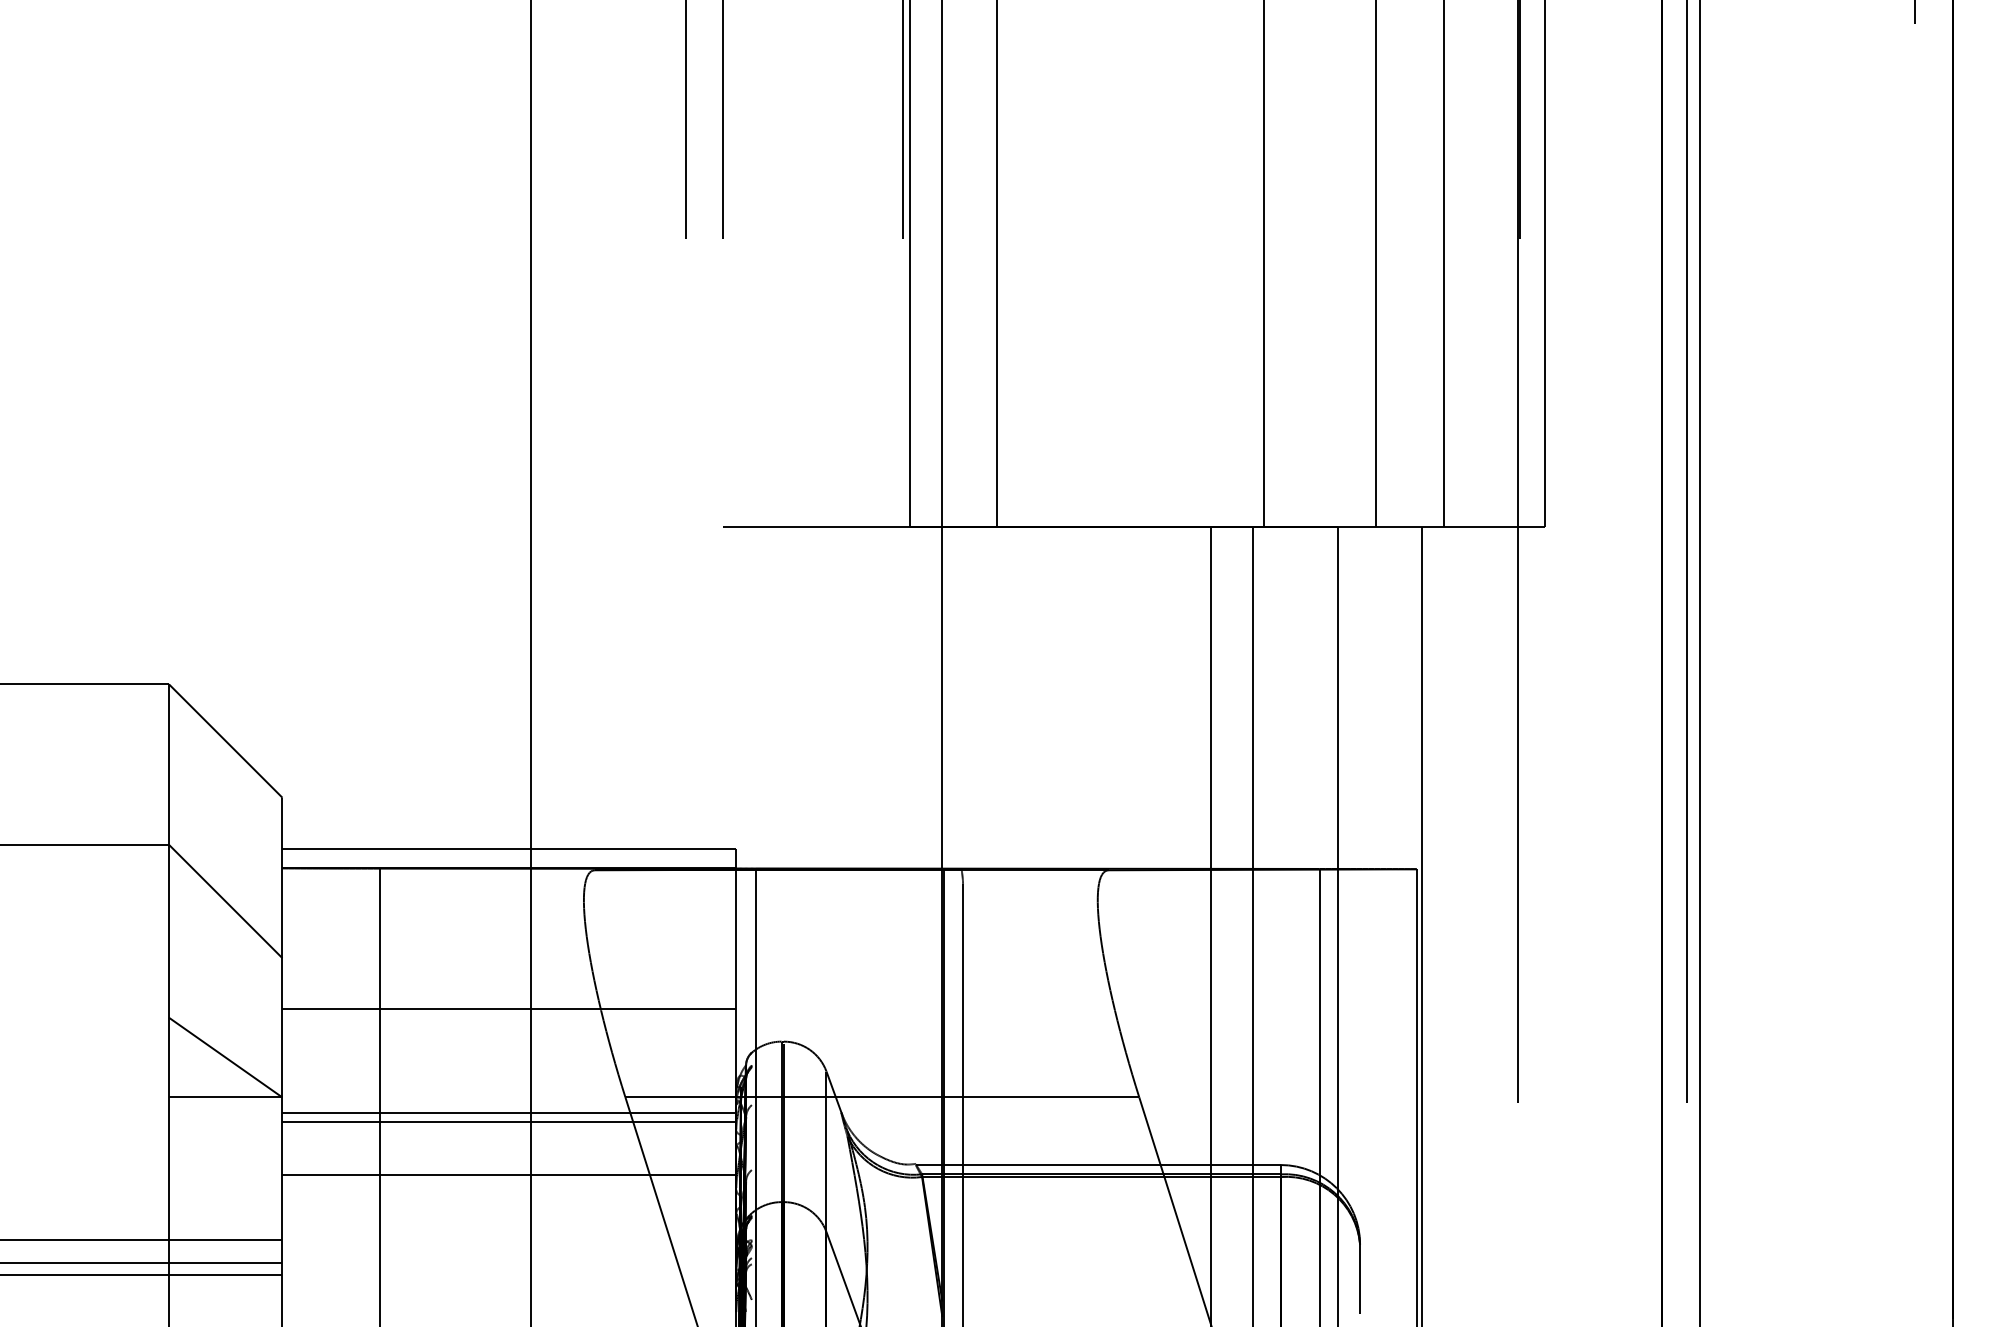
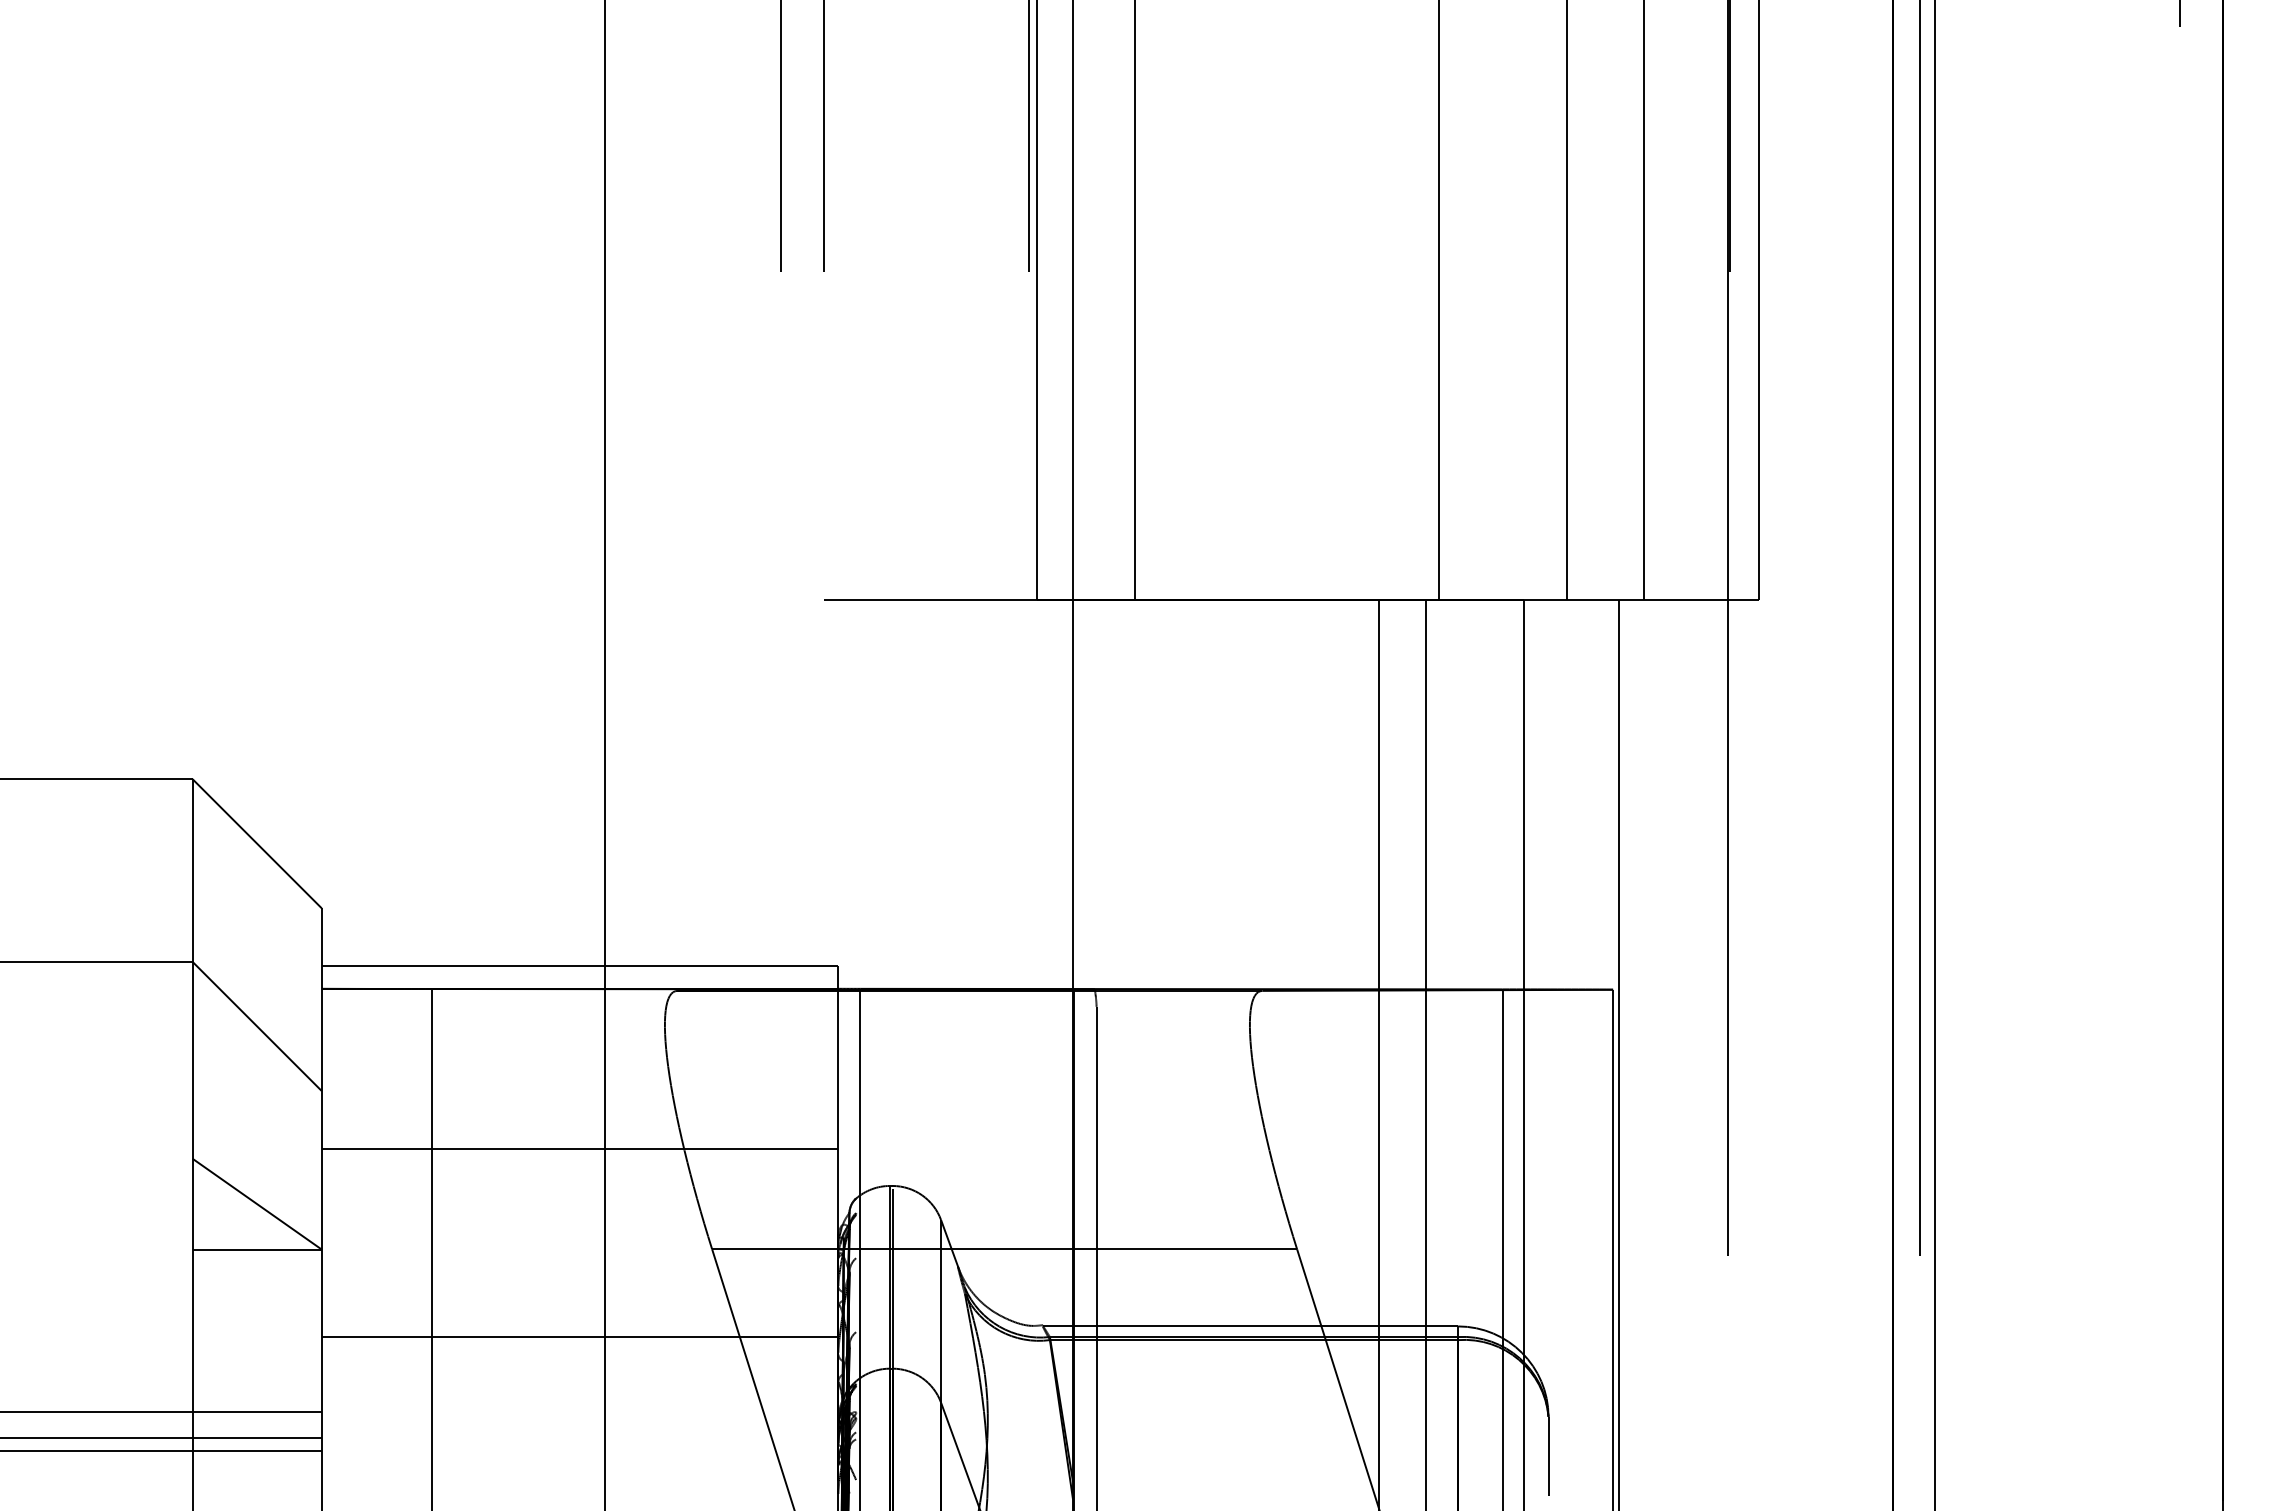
line: (509, 1113) -> (580, 1267), removed
line: (509, 1121) -> (580, 1276), removed

